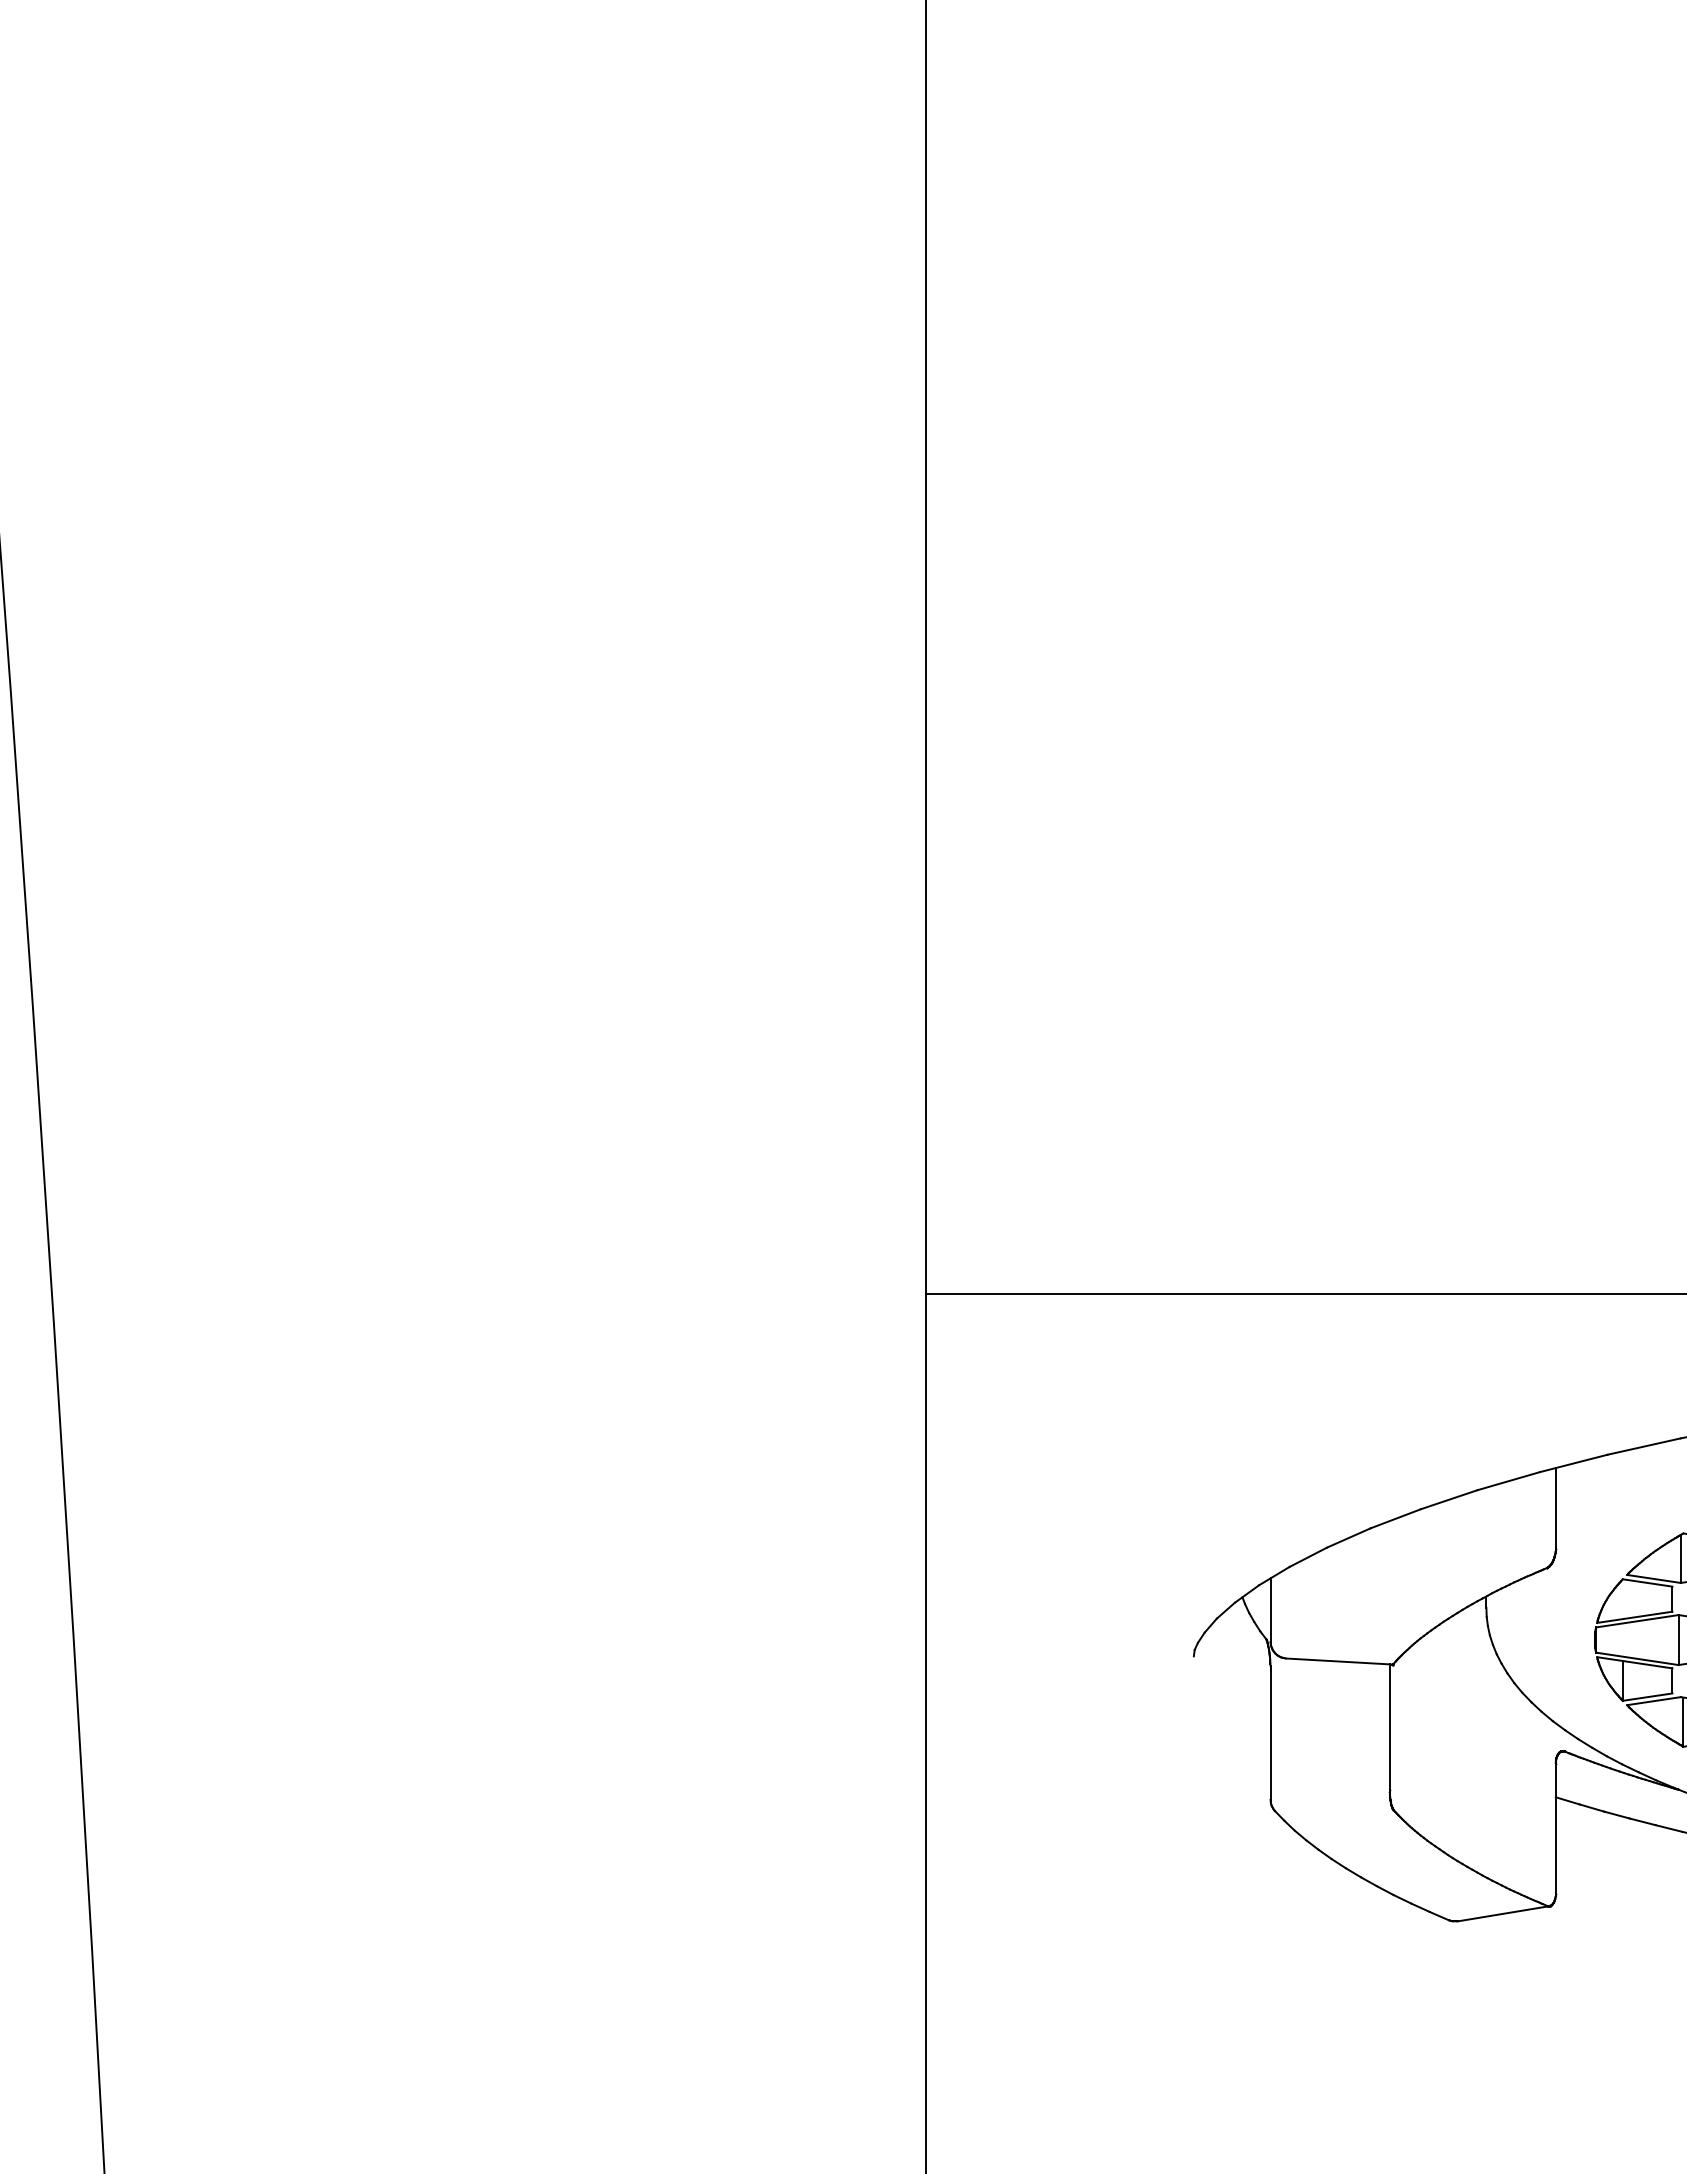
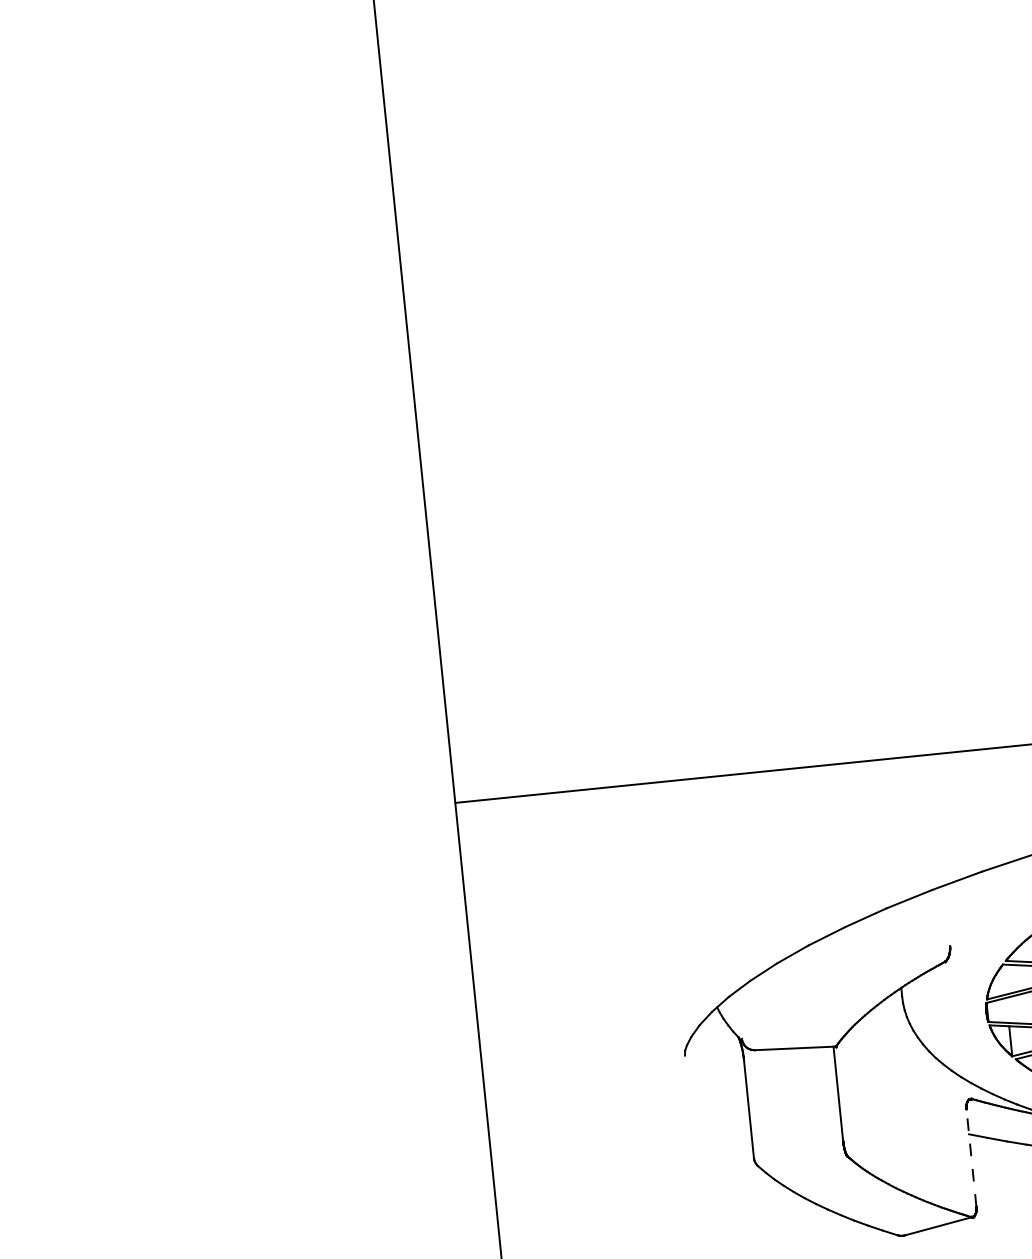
line: (1555, 1507) -> (946, 915), removed
line: (1270, 1609) -> (739, 1014), removed
line: (1555, 1828) -> (971, 1157), solid -> dashed

